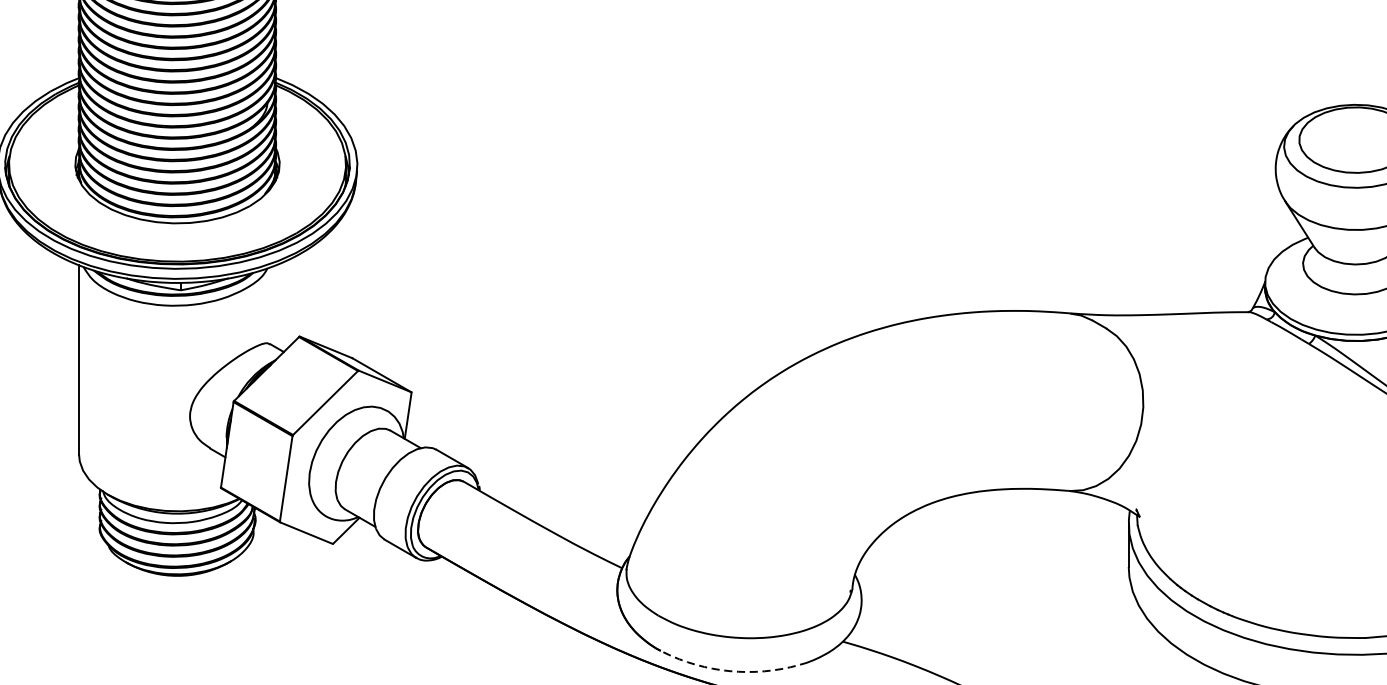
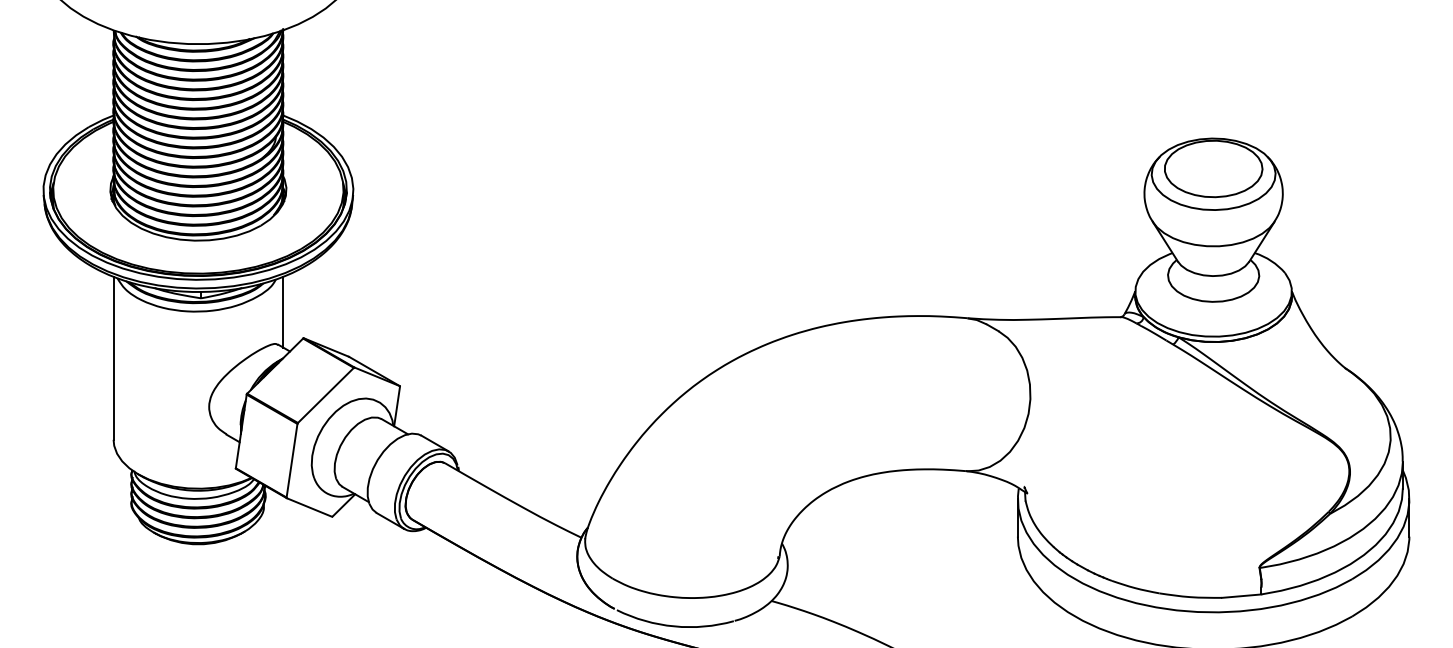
line: (276, 305) -> (283, 311), added
arc: (730, 671) -> (674, 626), dashed -> solid

